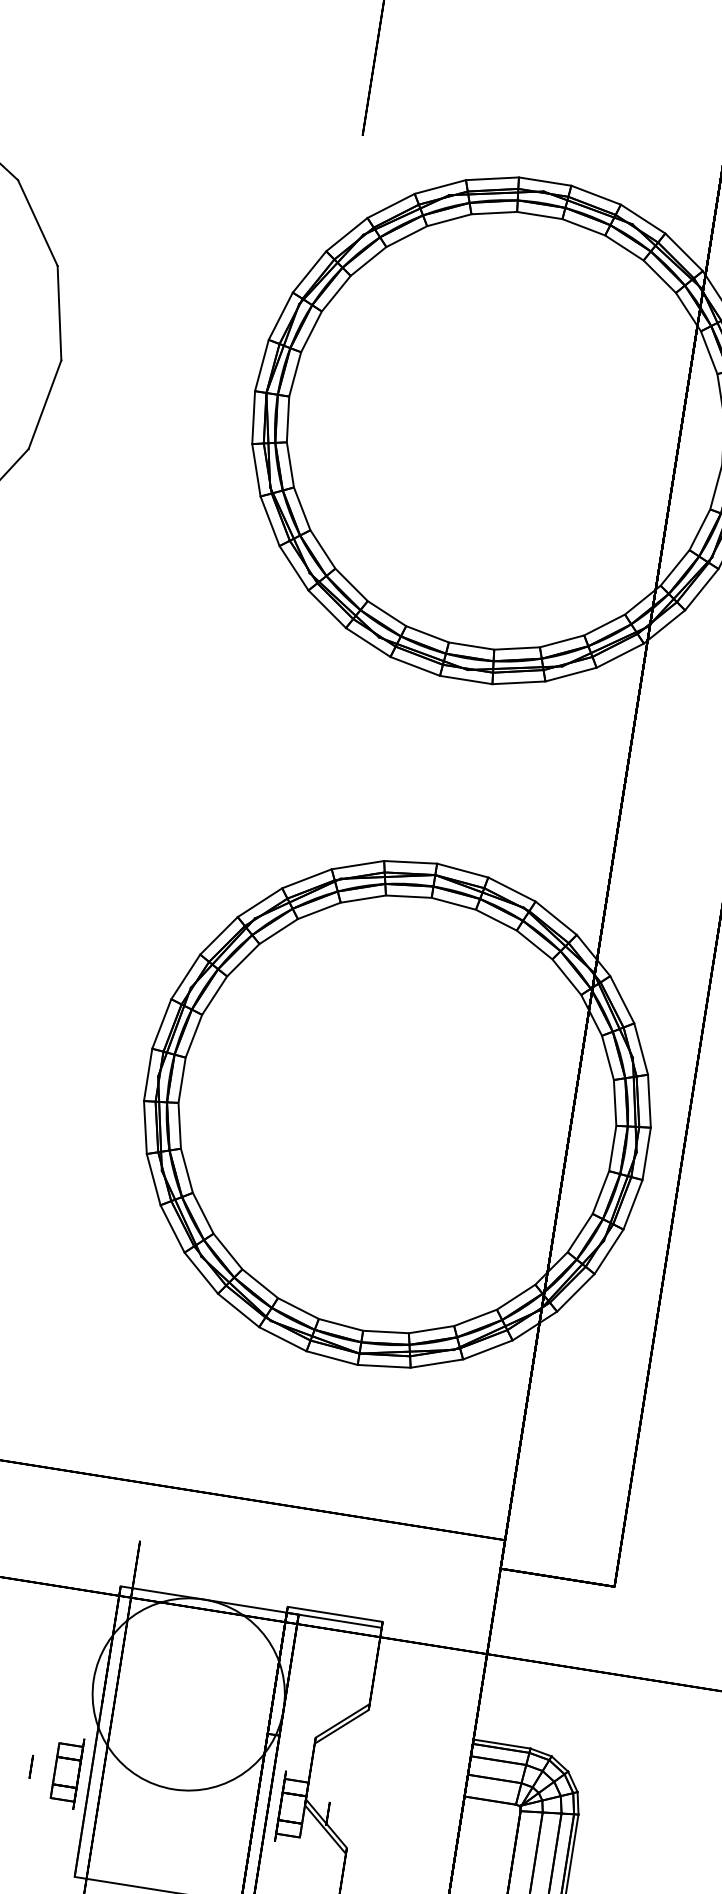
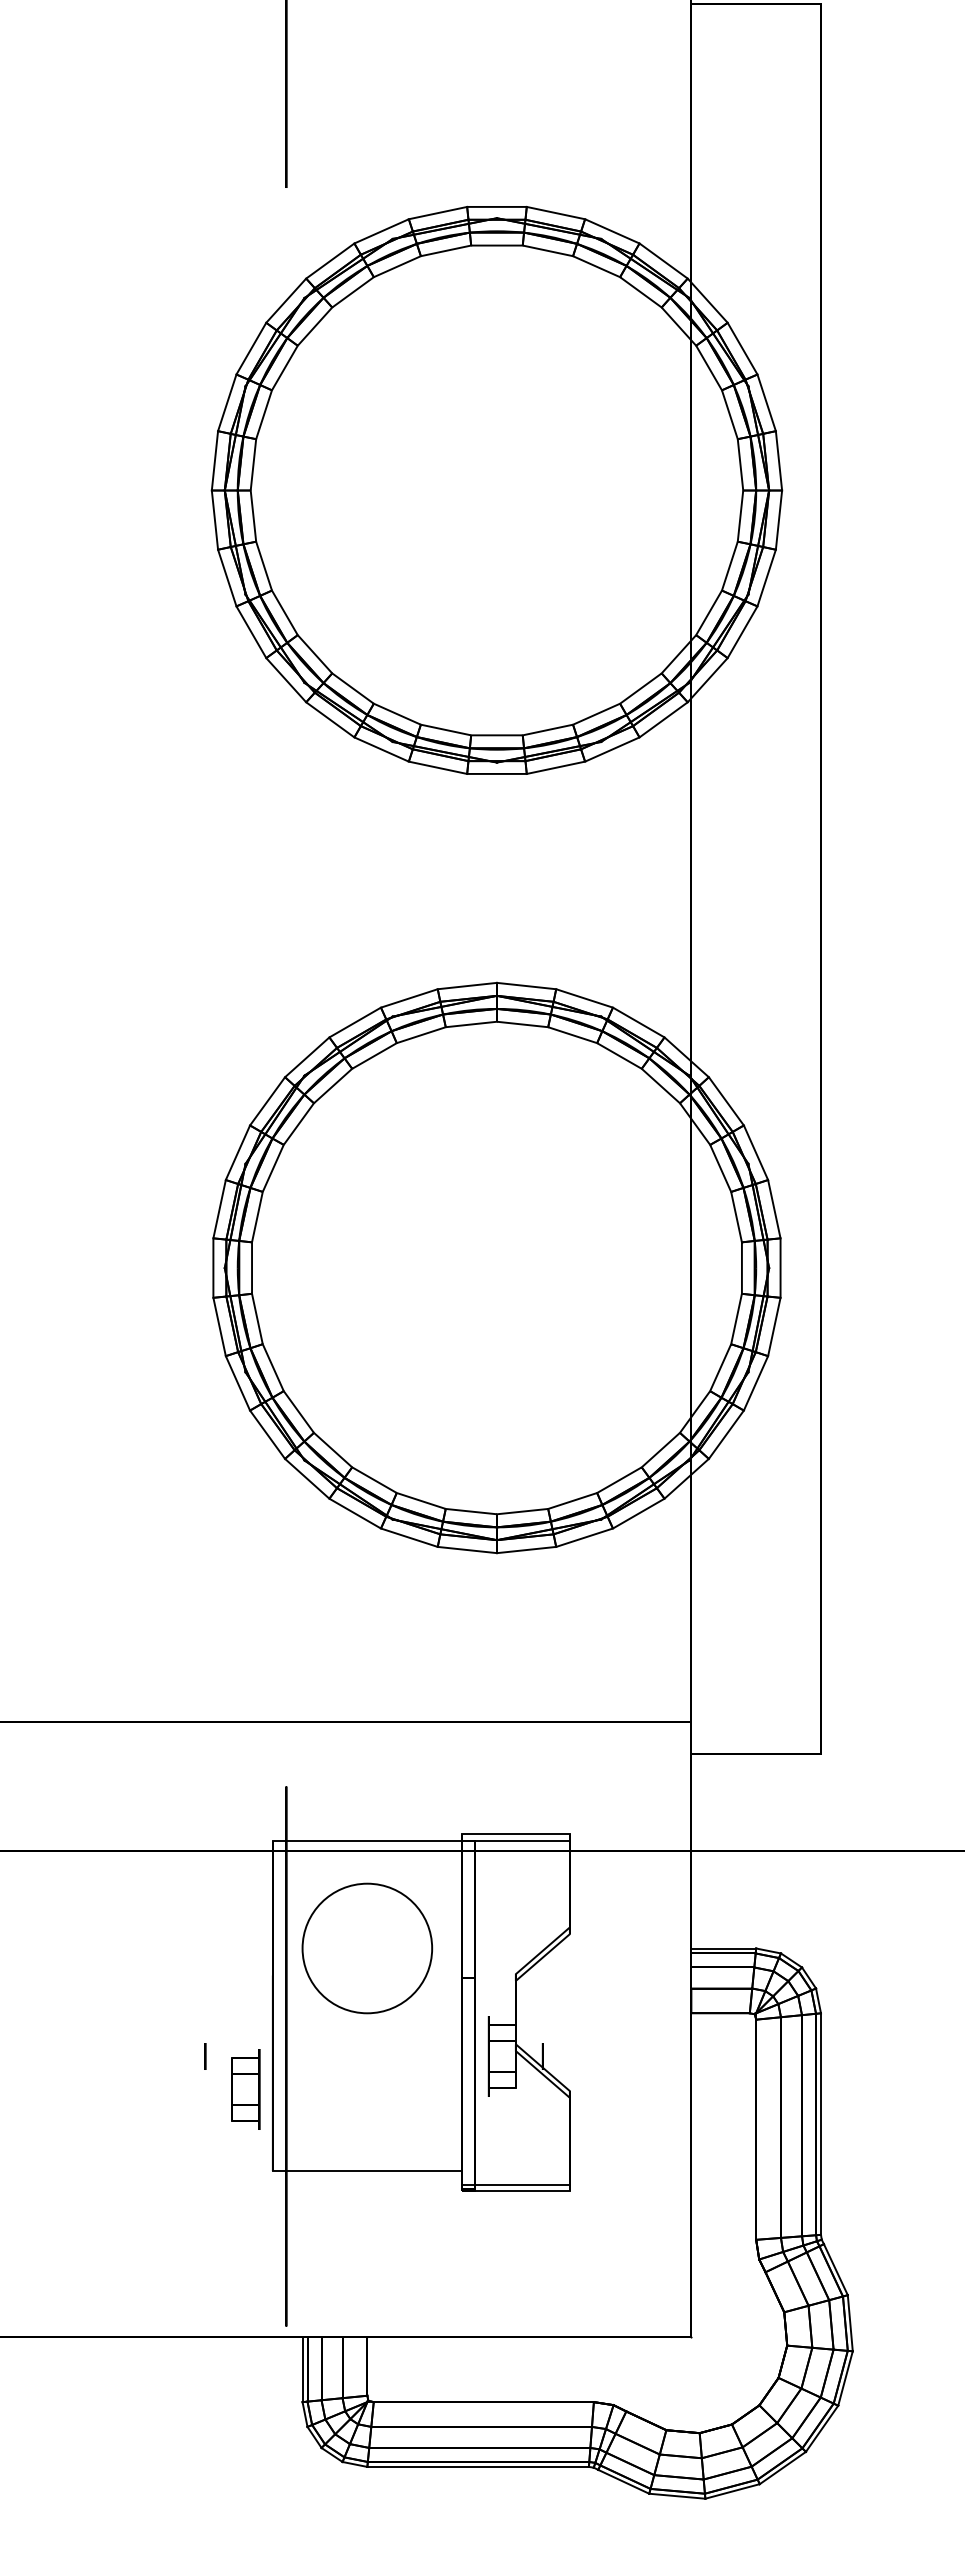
circle: (188, 1694) -> (367, 1948), size x0.6
part: (66, 1772) -> (245, 2089), moved

